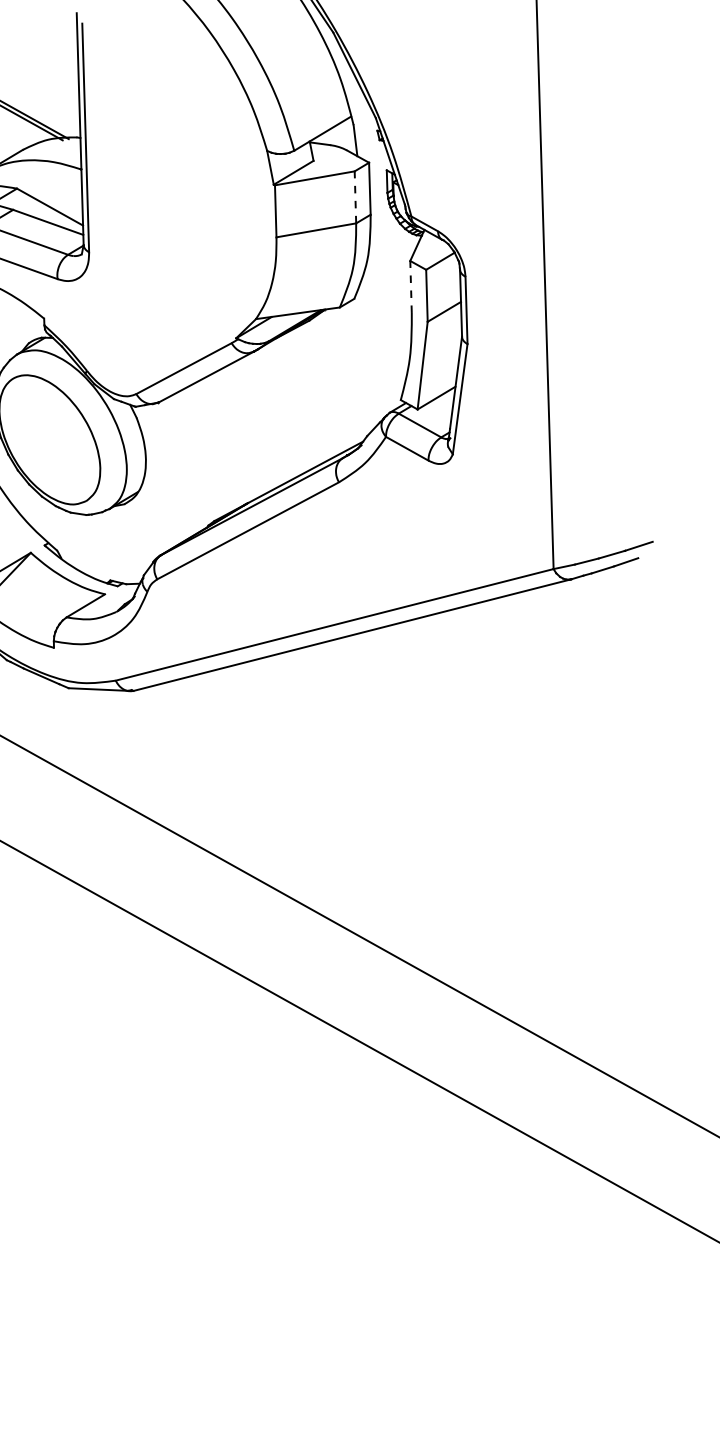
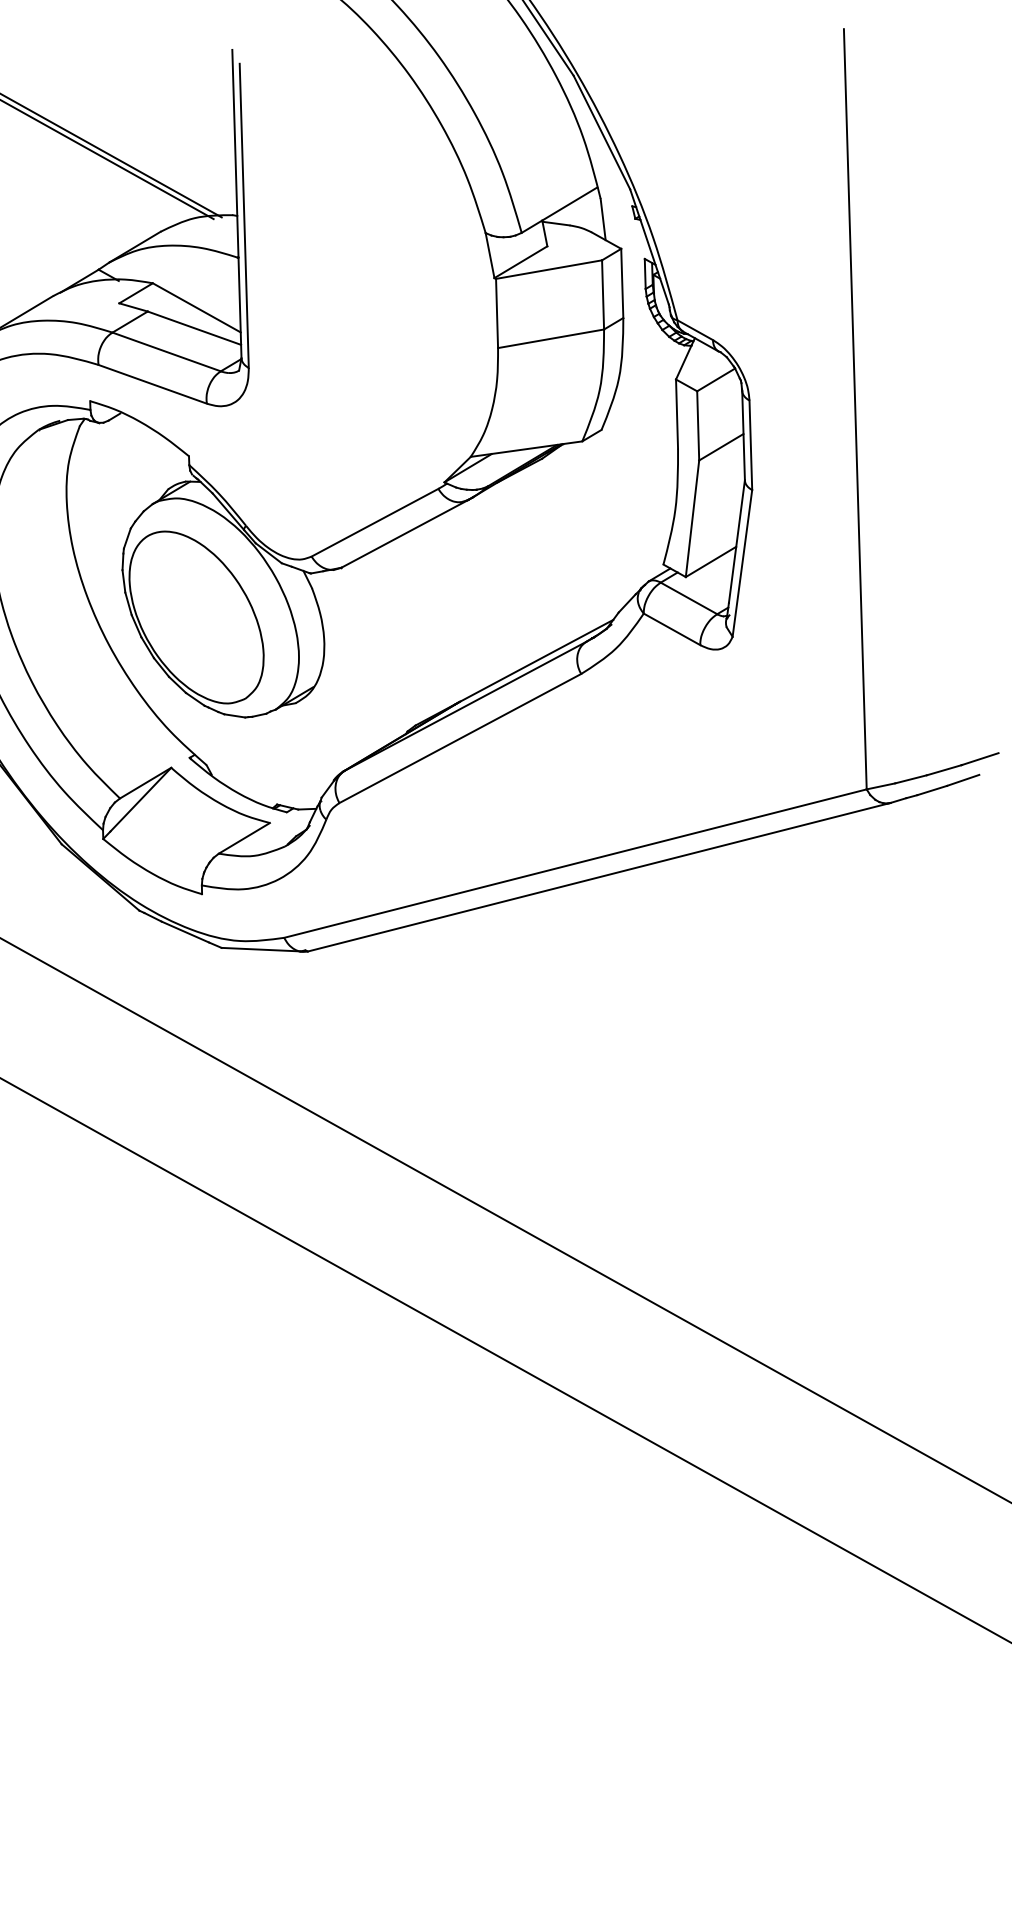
line: (355, 197) -> (603, 294), dashed -> solid
line: (411, 287) -> (677, 414), dashed -> solid

